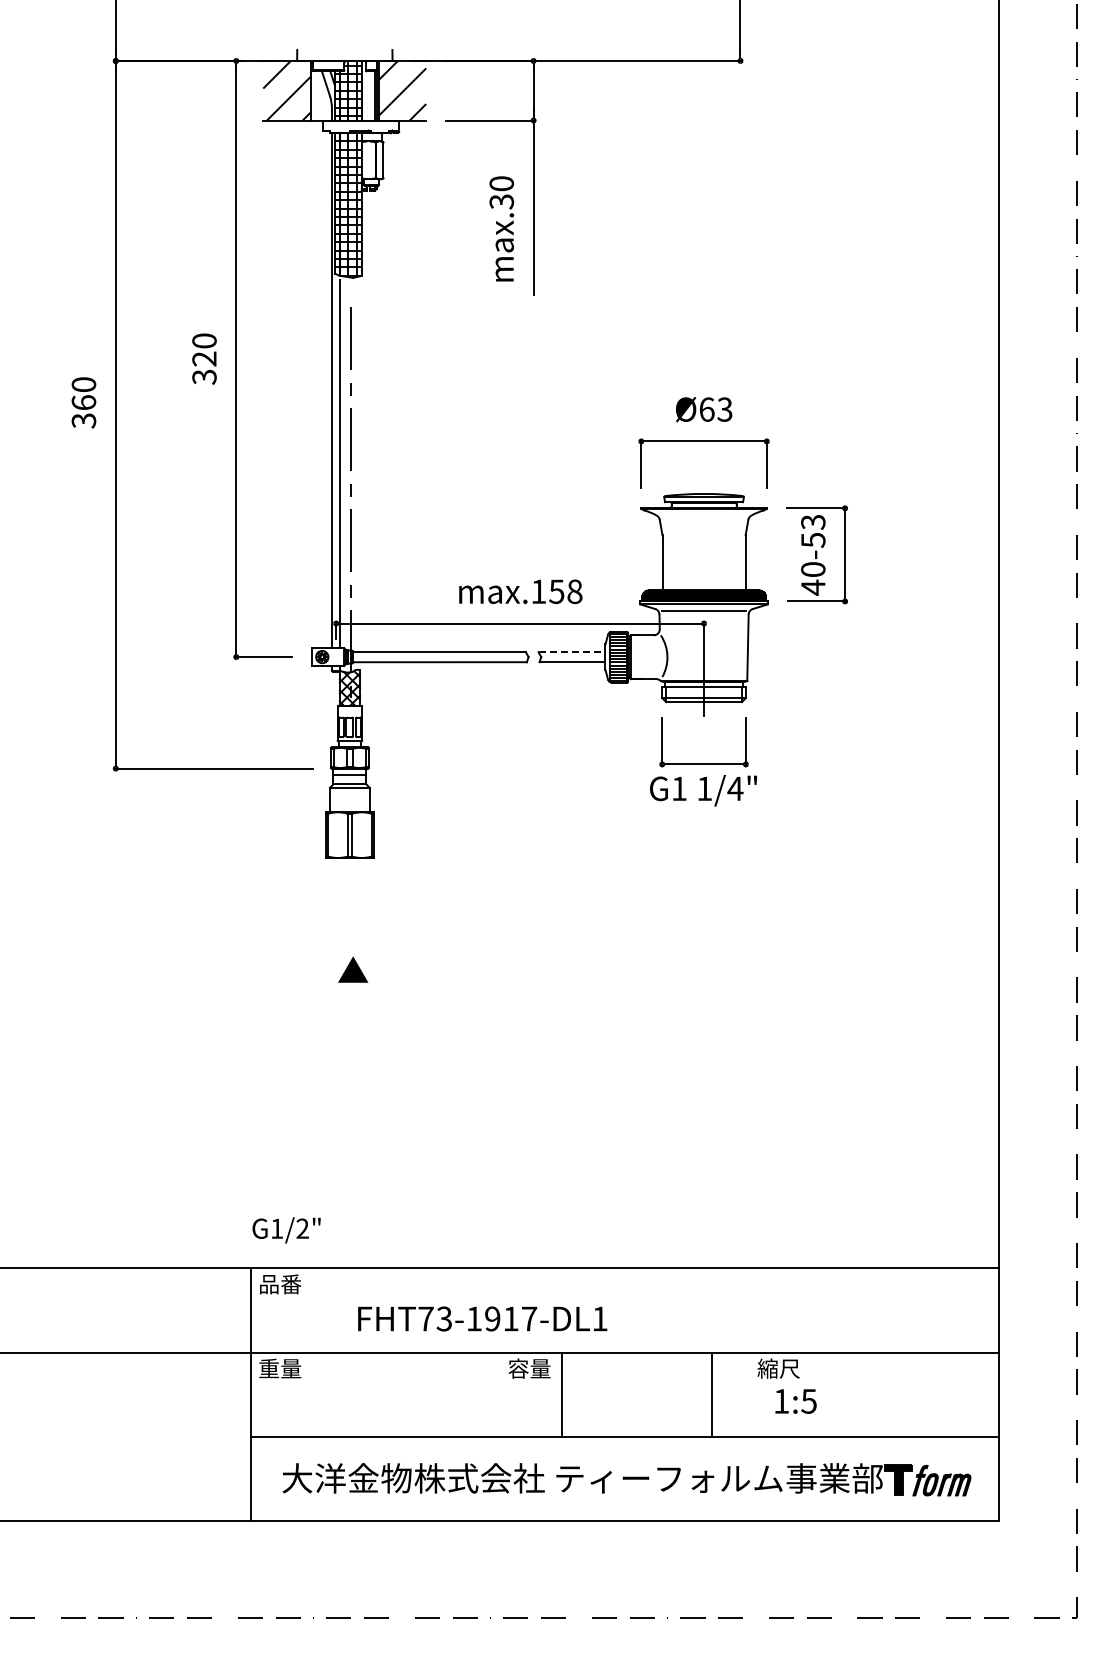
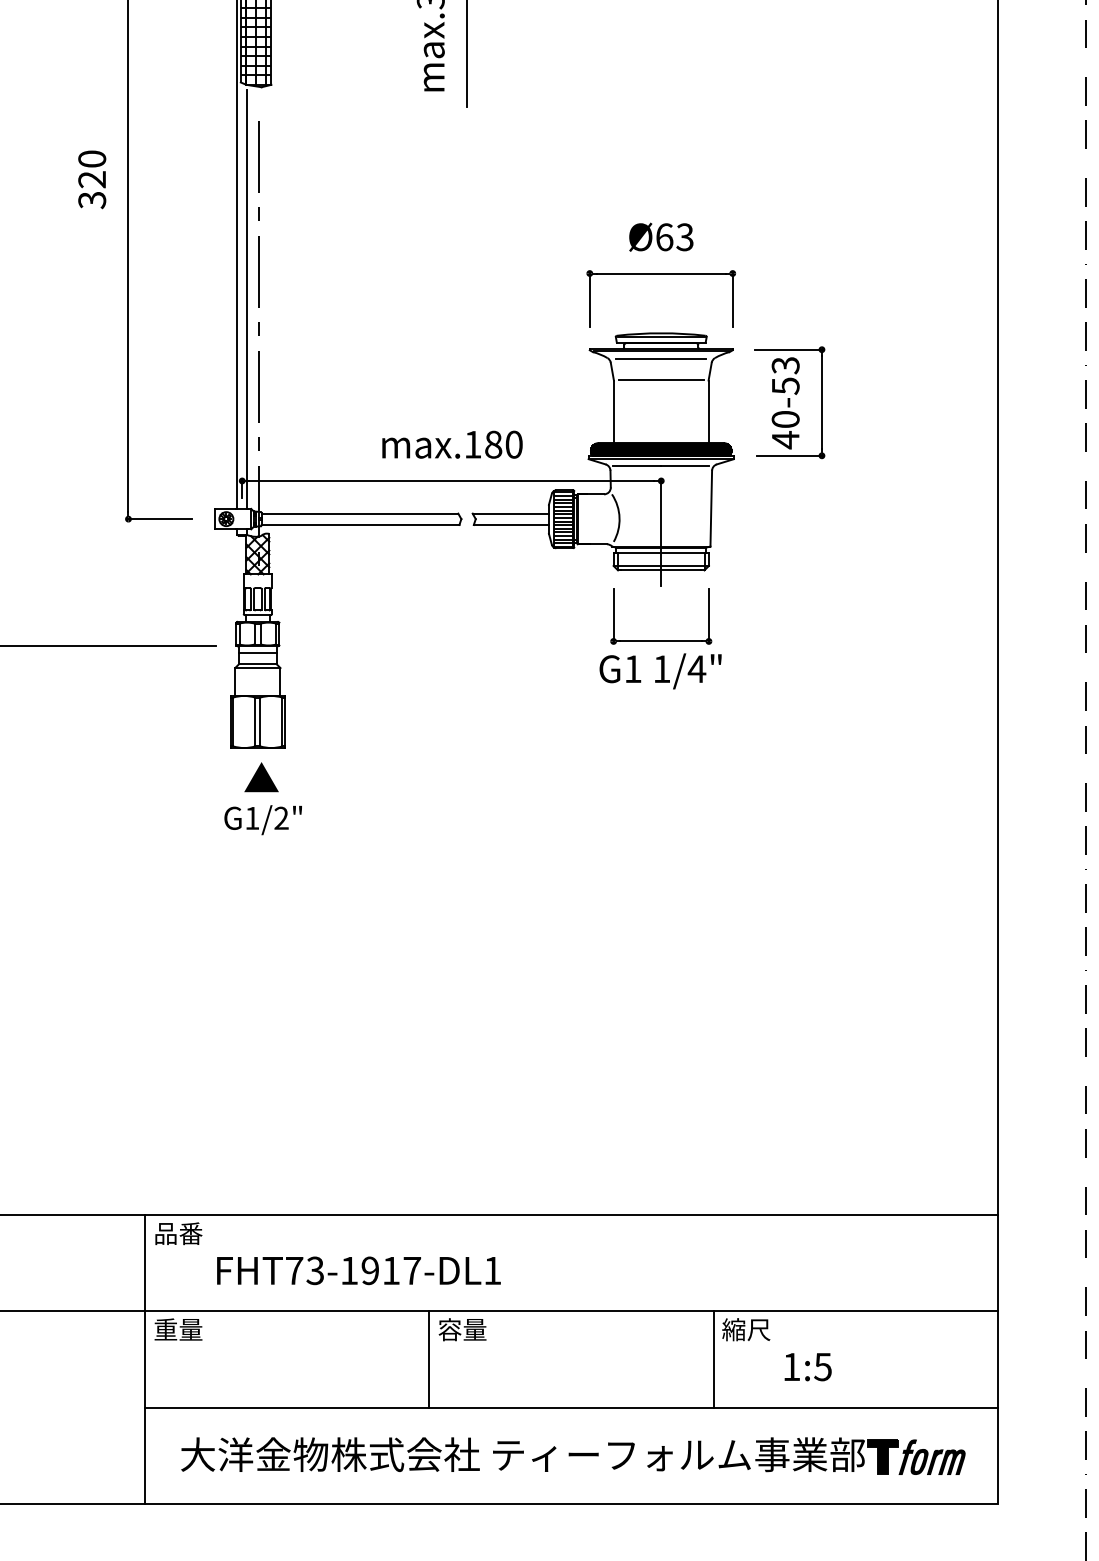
line: (703, 516) -> (660, 359), added
line: (703, 535) -> (660, 380), added
text: (565, 591) -> (503, 444), max.158 -> max.180
line: (572, 652) -> (511, 513), dashed -> solid
text: (353, 969) -> (261, 777), moved
text: (286, 1230) -> (263, 820), moved
text: (482, 1318) -> (358, 1270), moved
line: (561, 1394) -> (429, 1359), moved
line: (711, 1394) -> (713, 1359), moved
text: (795, 1401) -> (807, 1367), moved

